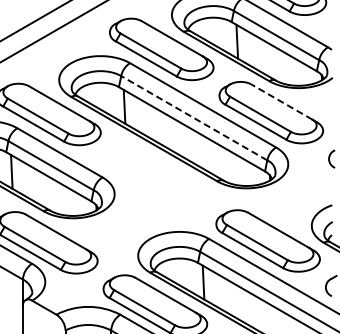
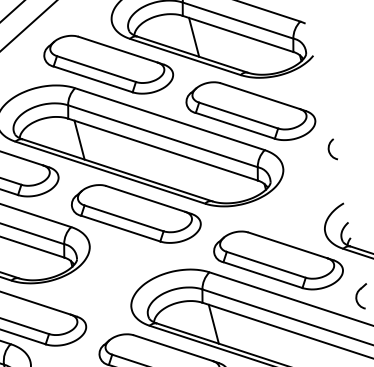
line: (281, 101) -> (259, 95), dashed -> solid
line: (193, 117) -> (161, 135), dashed -> solid
part: (158, 177) -> (136, 213), added

